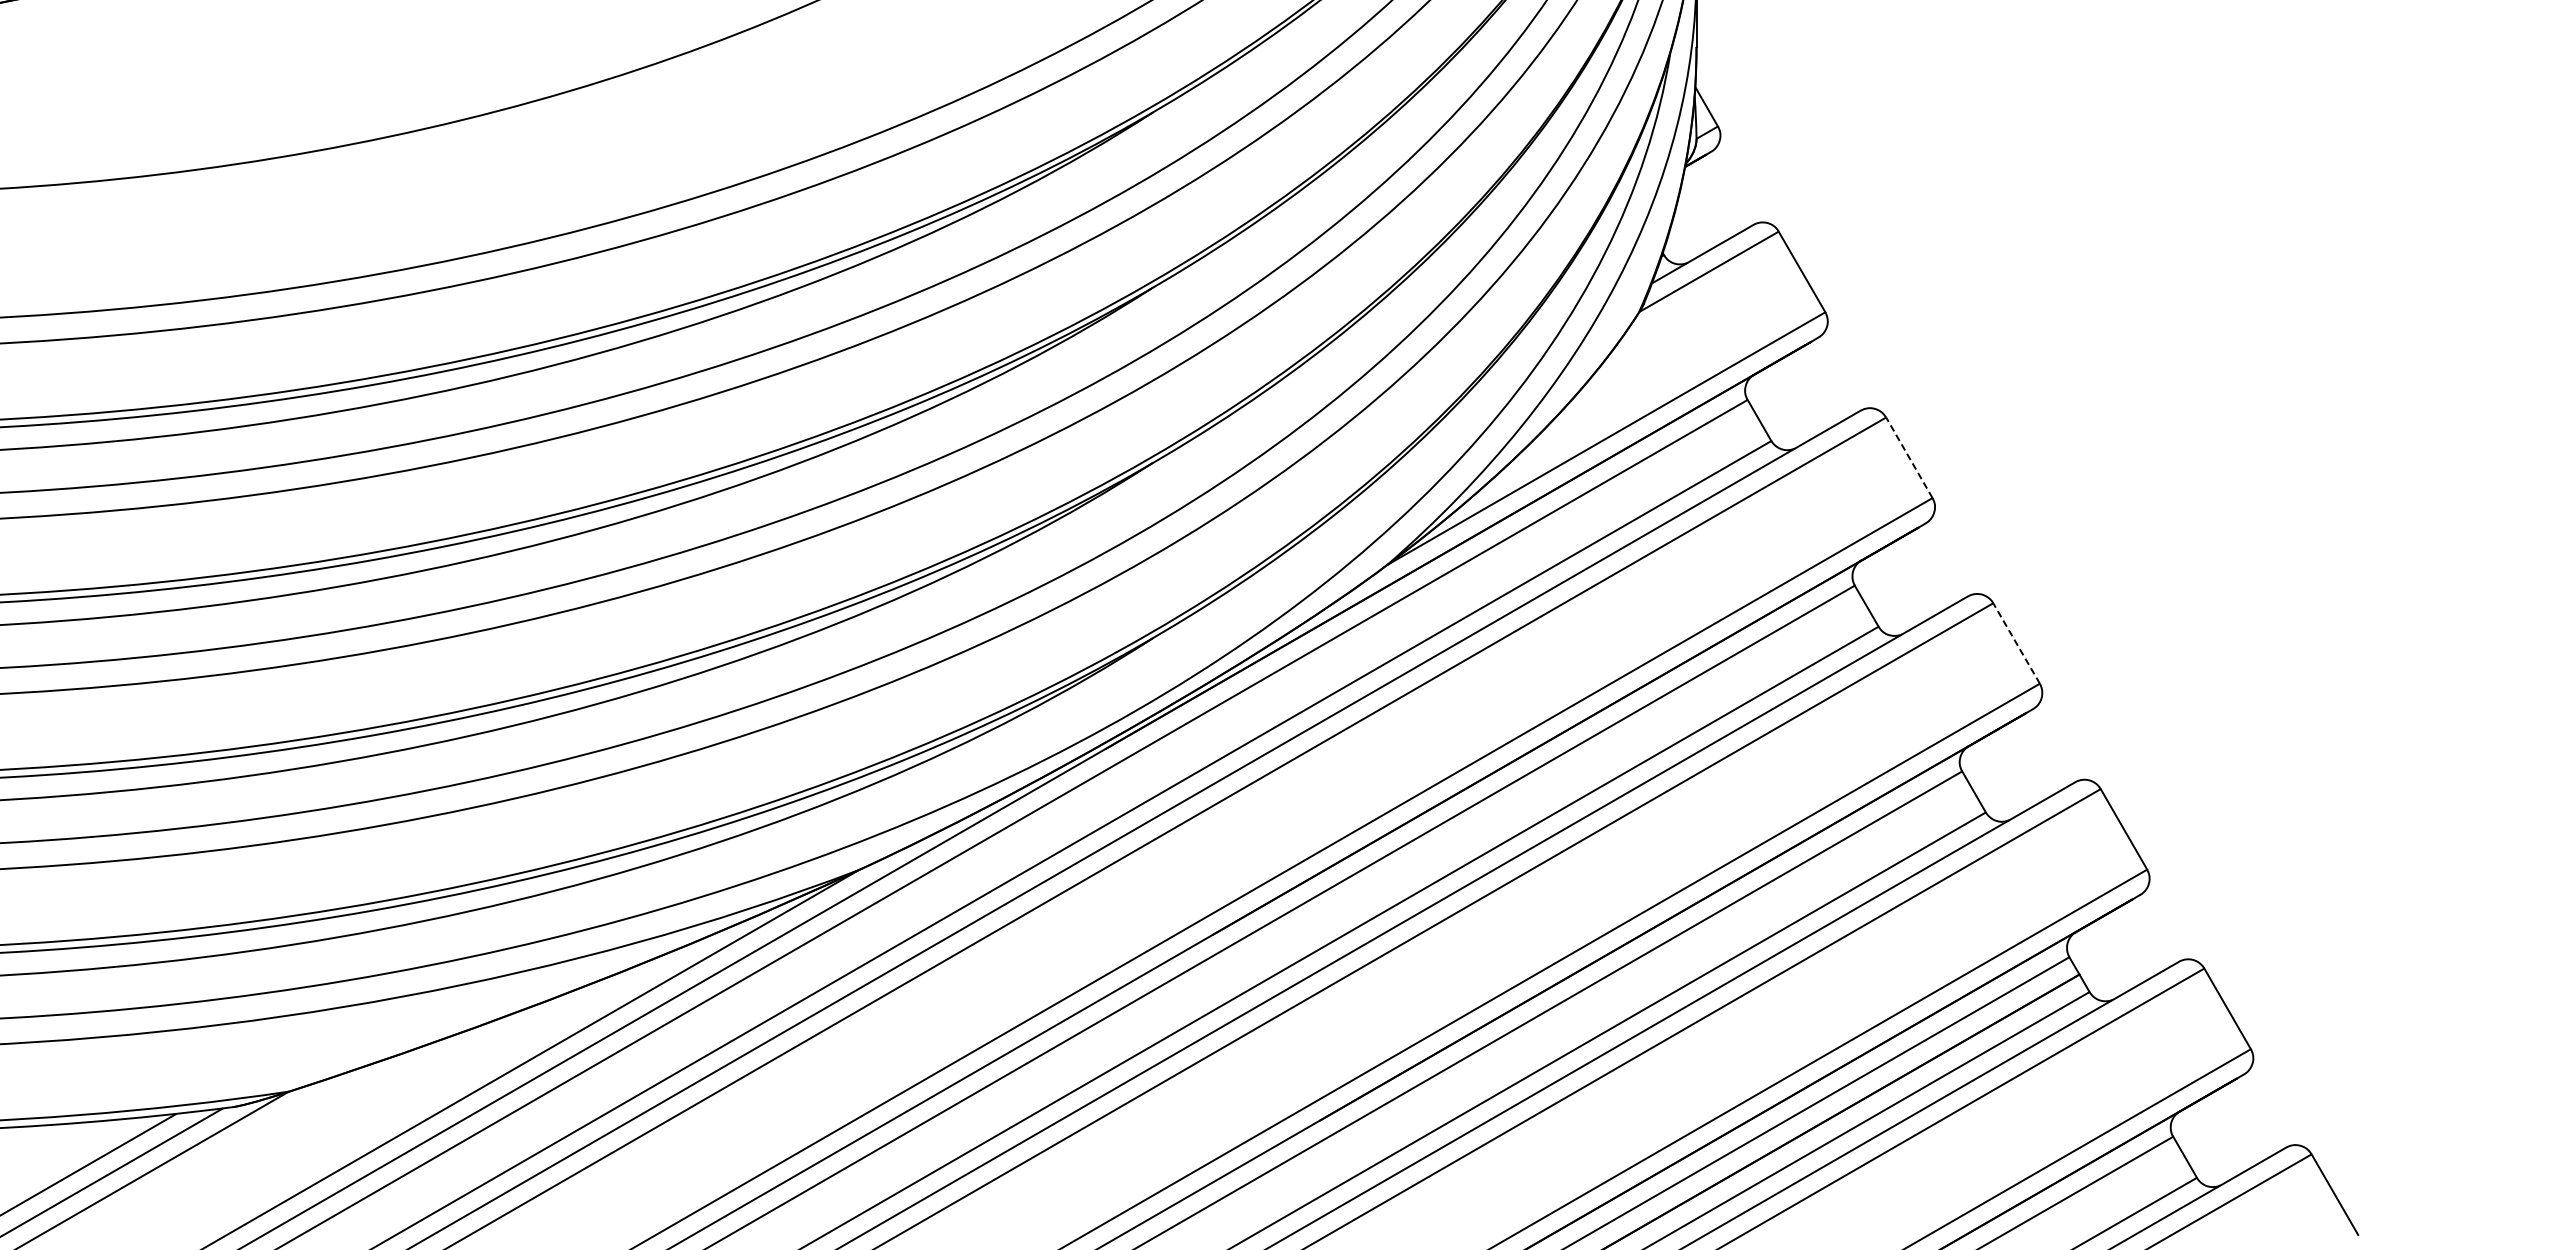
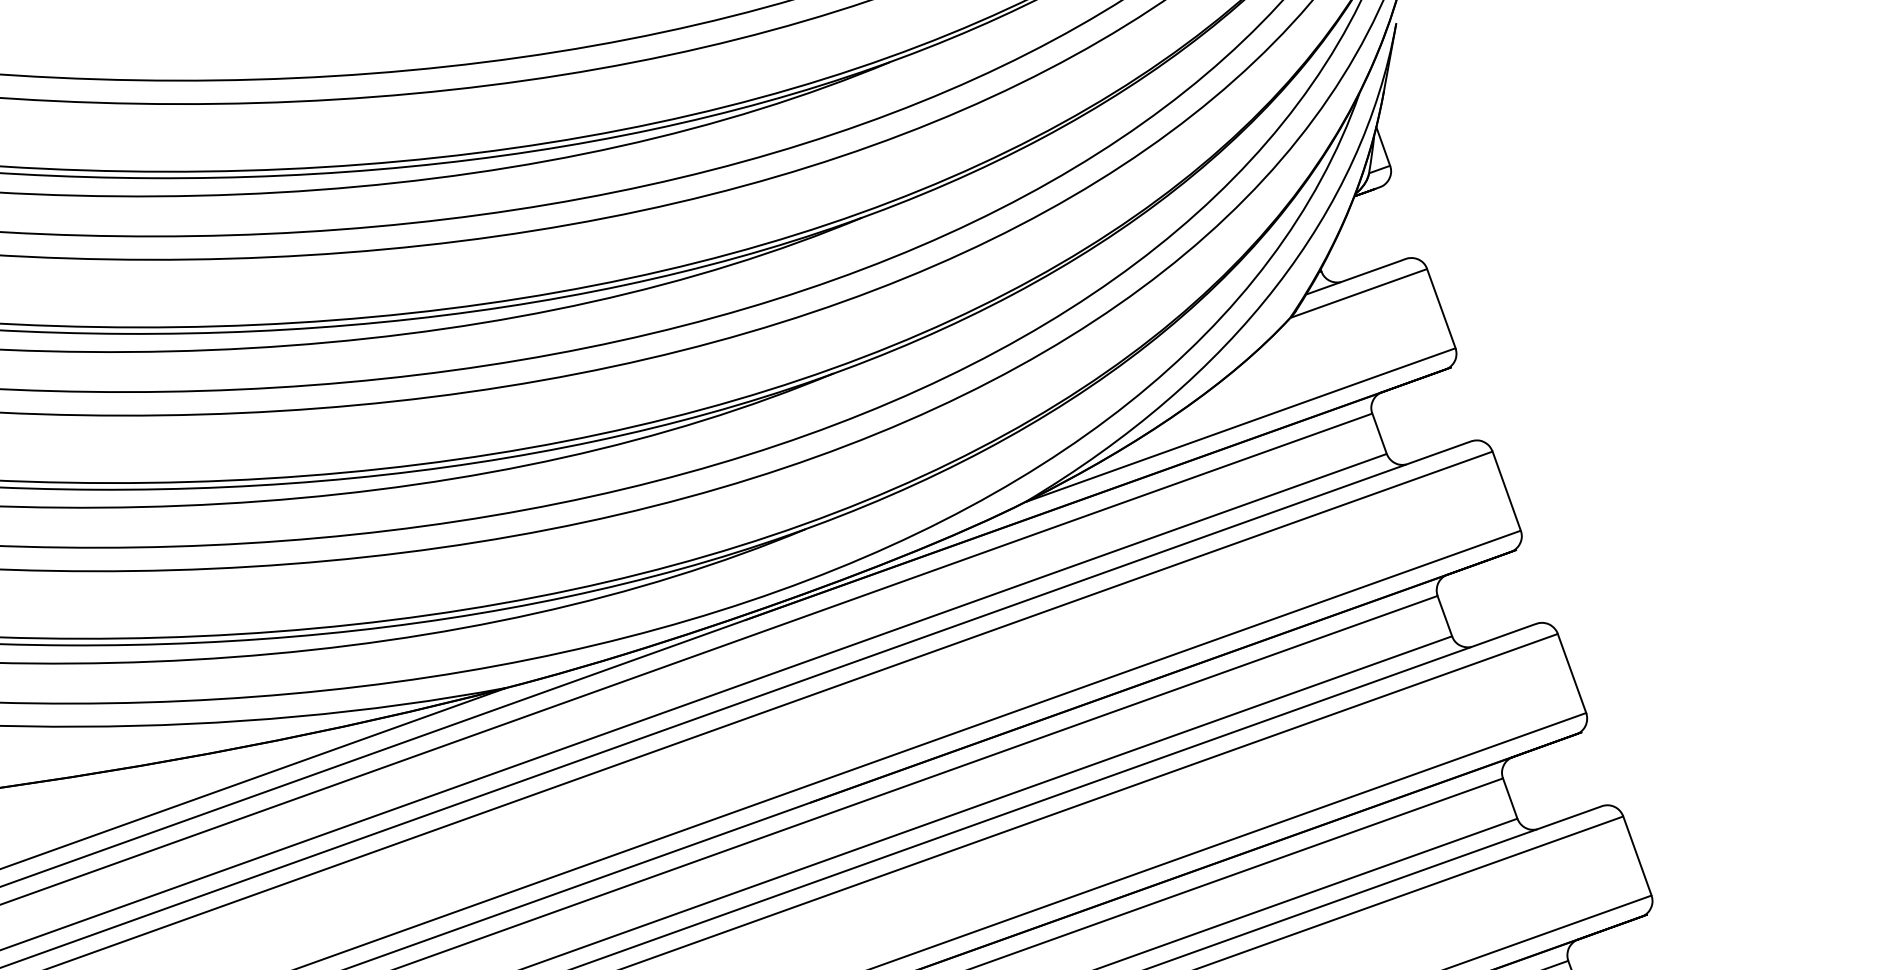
line: (1909, 457) -> (1506, 490), dashed -> solid
line: (2016, 643) -> (1571, 673), dashed -> solid

